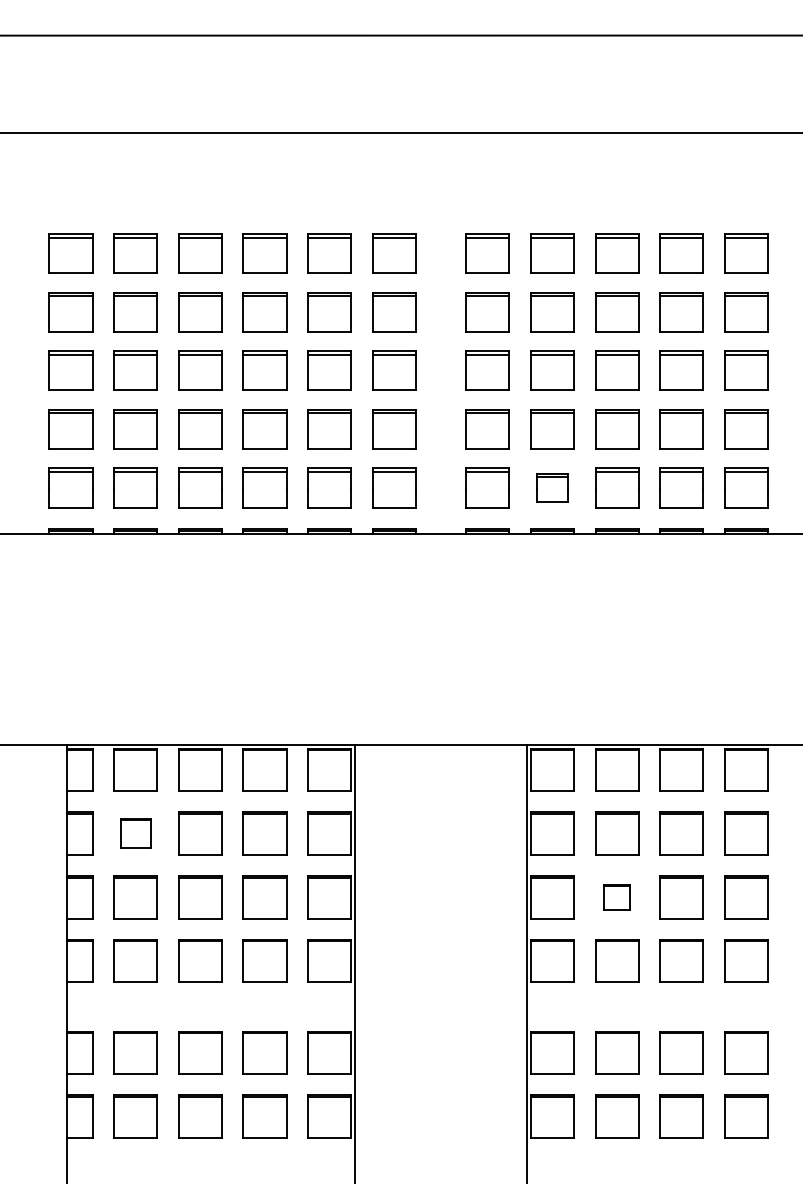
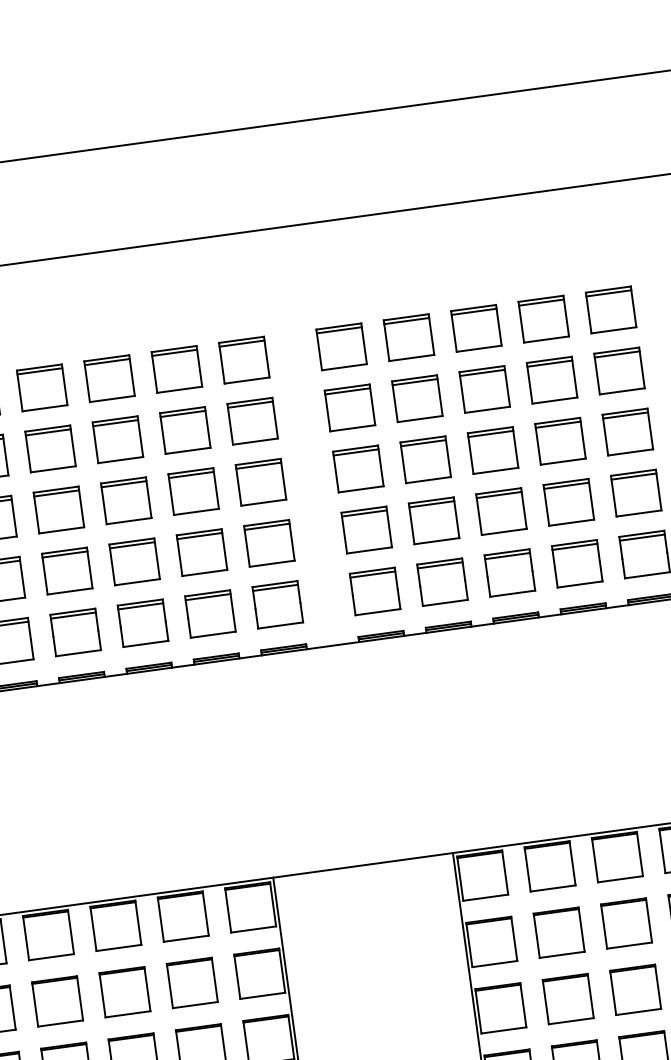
part: (552, 487) -> (442, 581), size x1.43
part: (135, 833) -> (57, 1001), size x1.43
part: (617, 897) -> (568, 999), size x1.67

